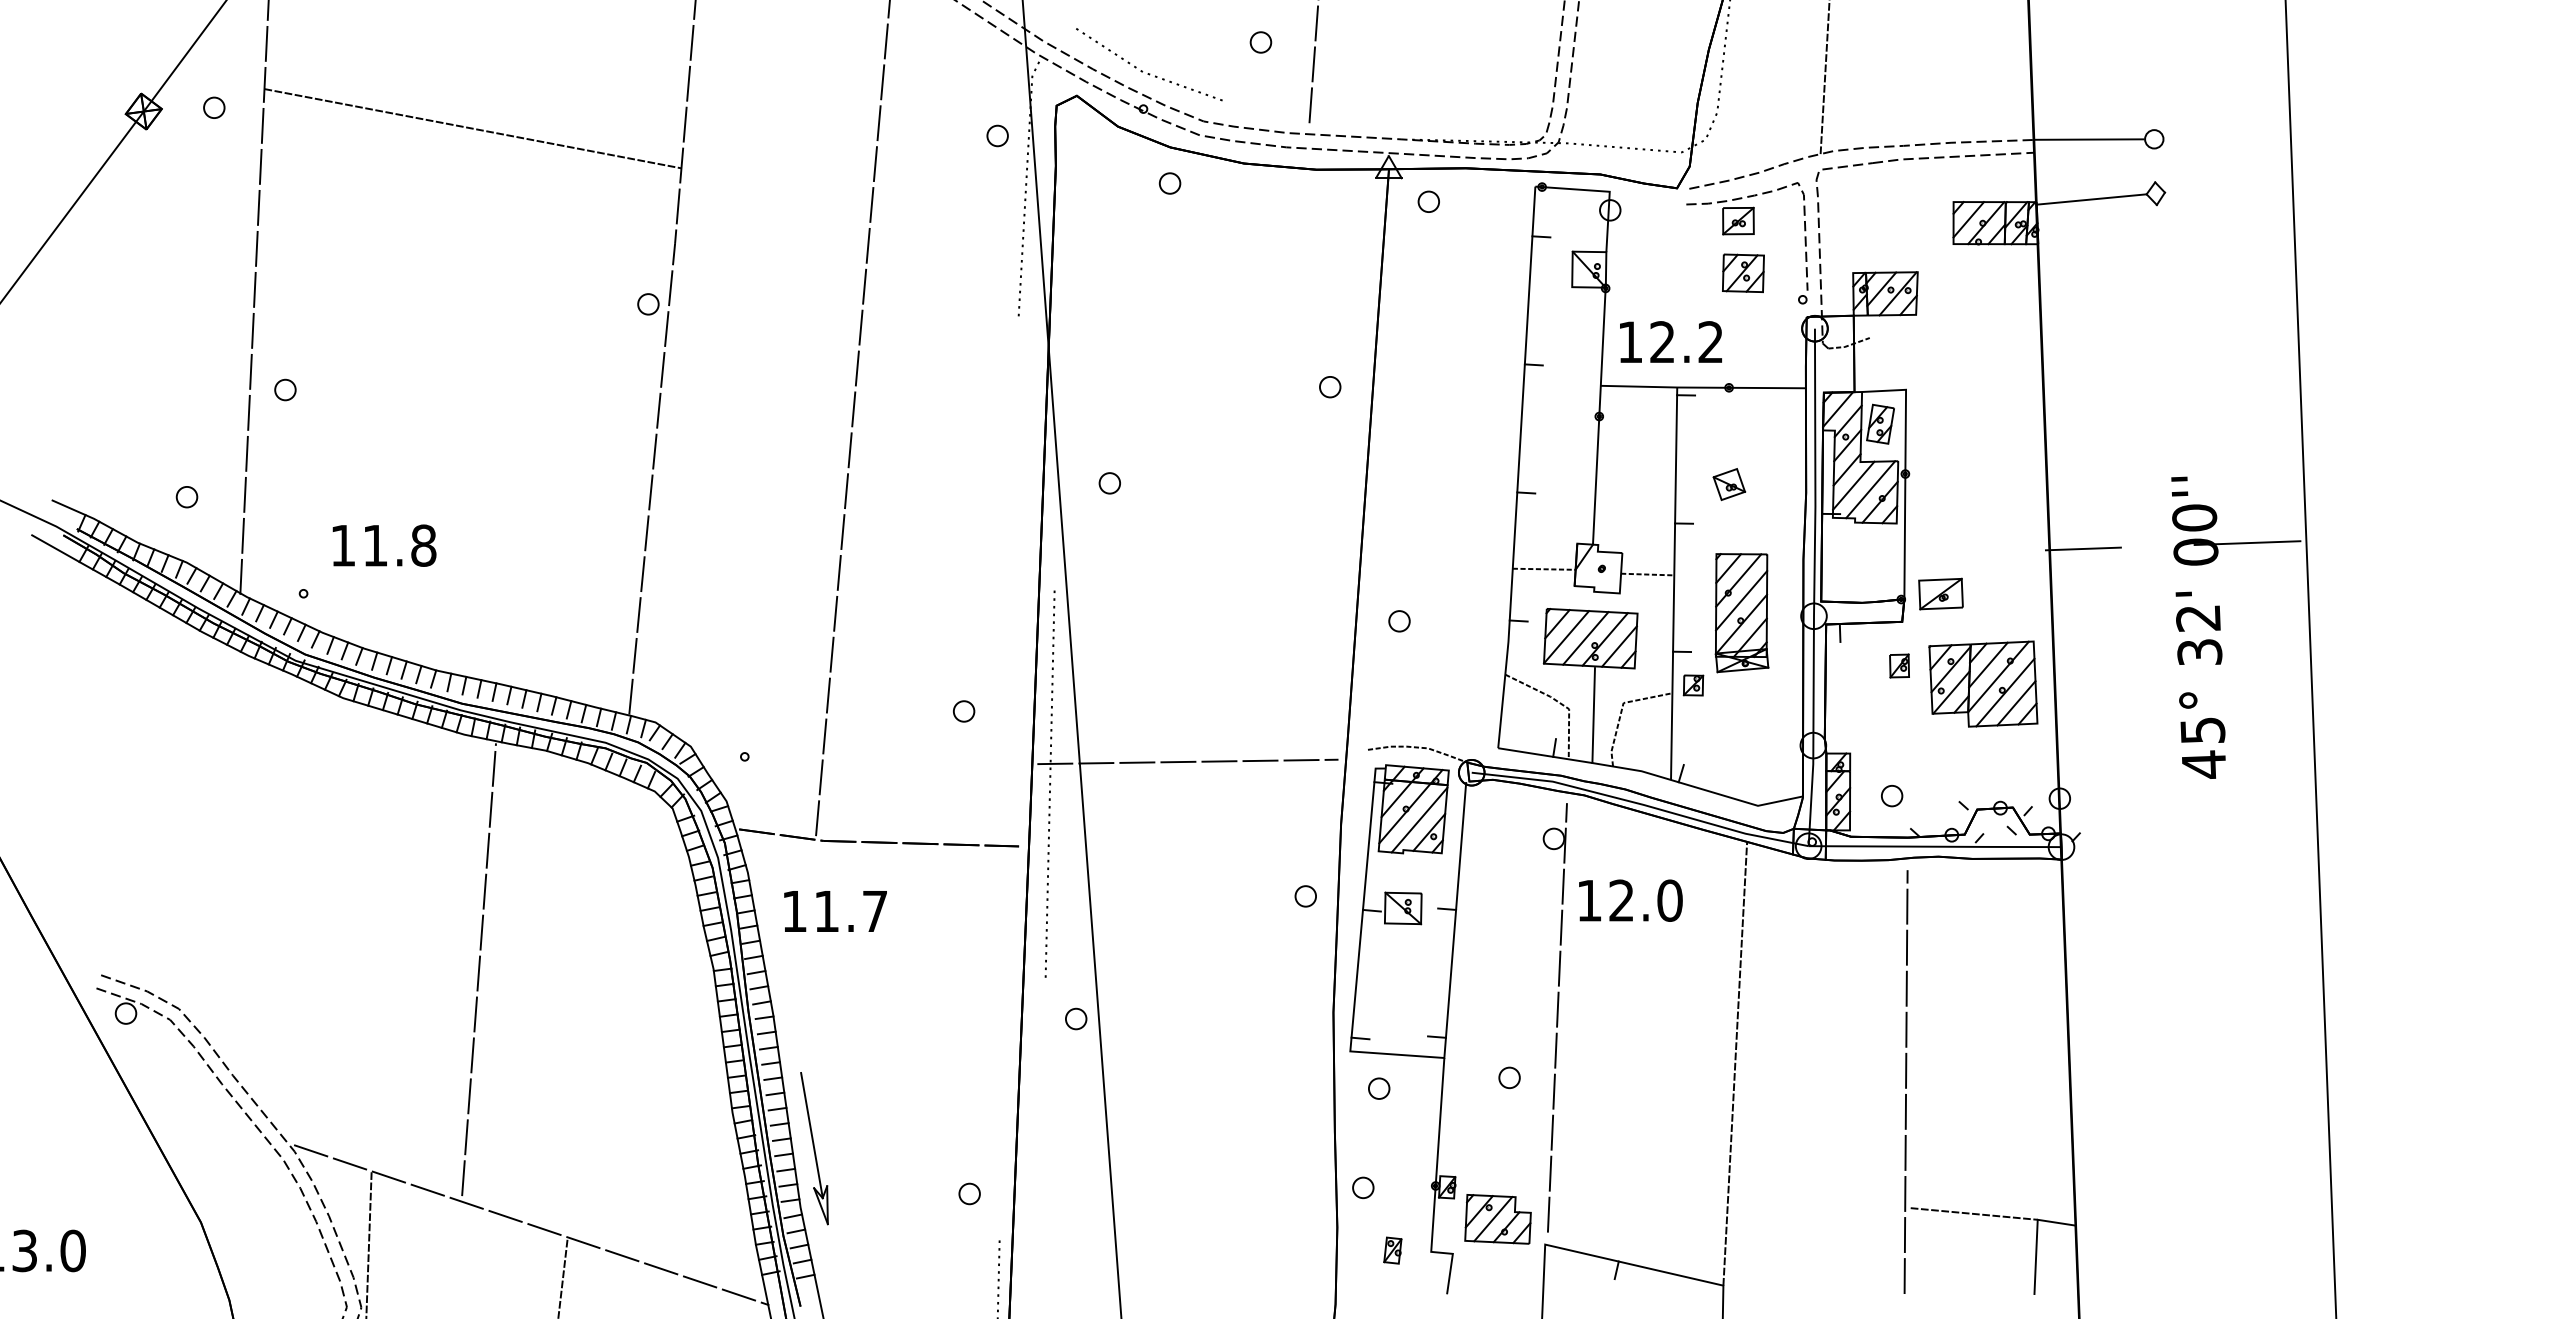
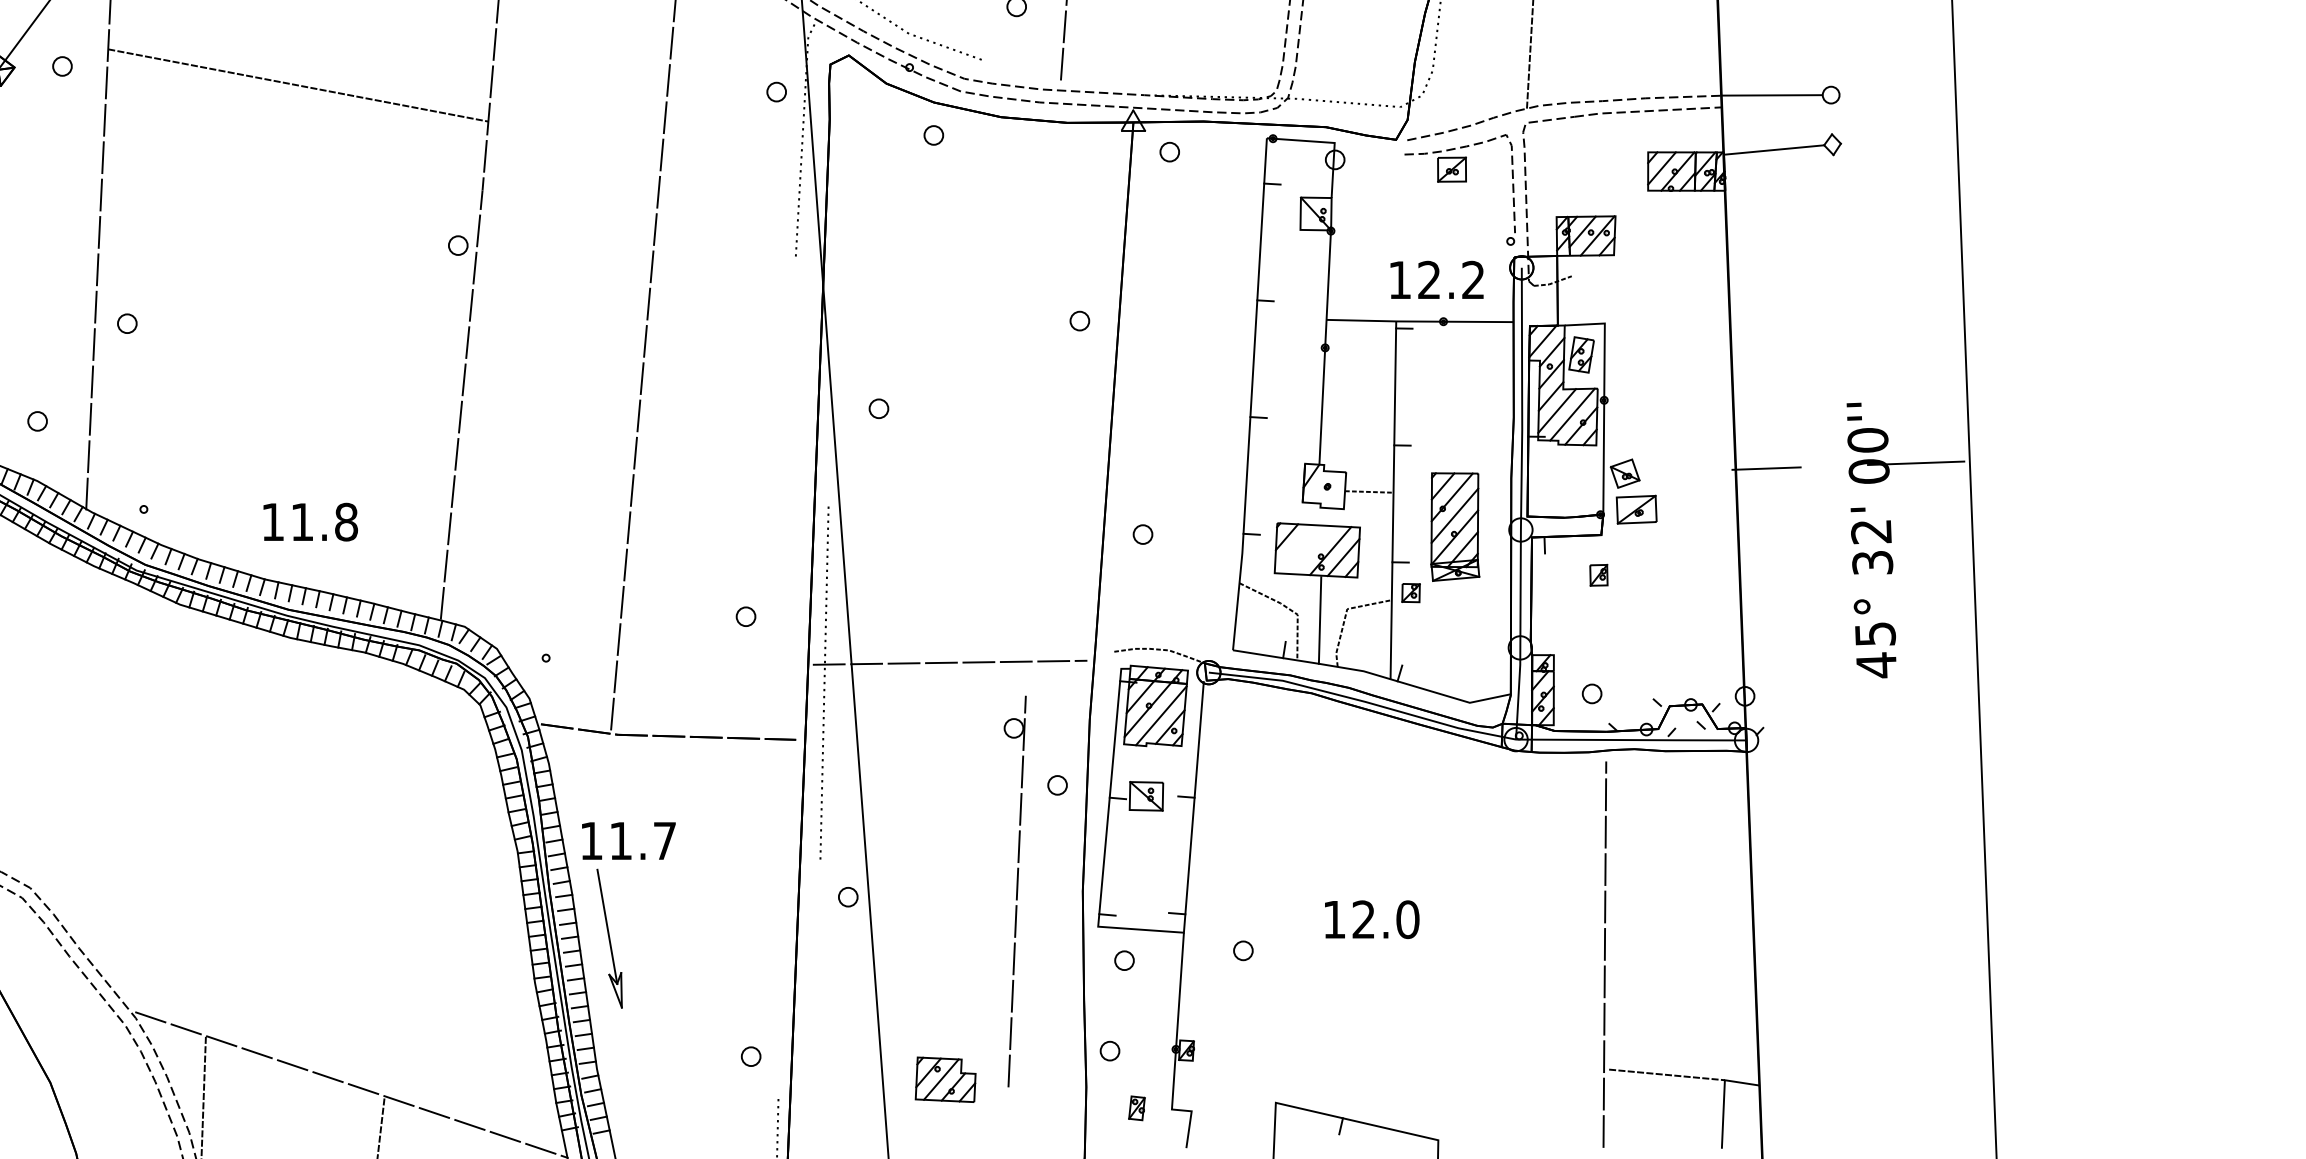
part: (1743, 272) -> (1456, 216), removed
text: (1670, 341) -> (1436, 279), moved
part: (1729, 484) -> (1625, 473), moved
text: (384, 545) -> (310, 521), moved
line: (1543, 568) -> (1274, 486), removed
line: (1566, 637) -> (1295, 549), removed
line: (1585, 638) -> (1312, 550), removed
part: (1983, 683) -> (1675, 591), removed
text: (1630, 900) -> (1371, 919), moved
text: (835, 911) -> (628, 841), moved
line: (479, 969) -> (304, 852), removed
part: (1554, 1017) -> (1014, 891), moved
line: (1735, 1063) -> (1449, 937), removed
part: (814, 1148) -> (609, 938), moved
part: (1497, 1219) -> (945, 1079), moved

